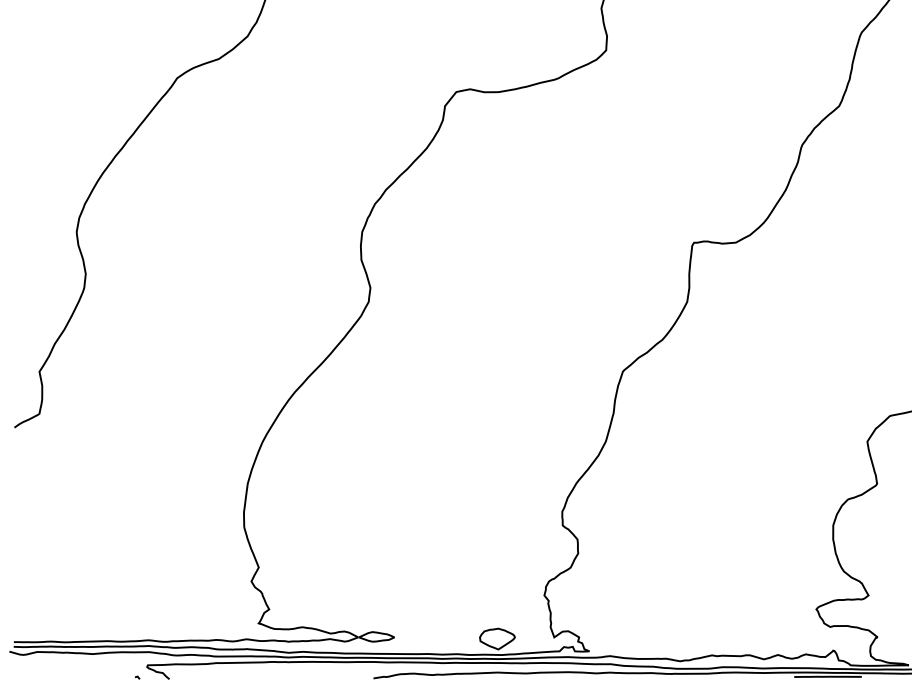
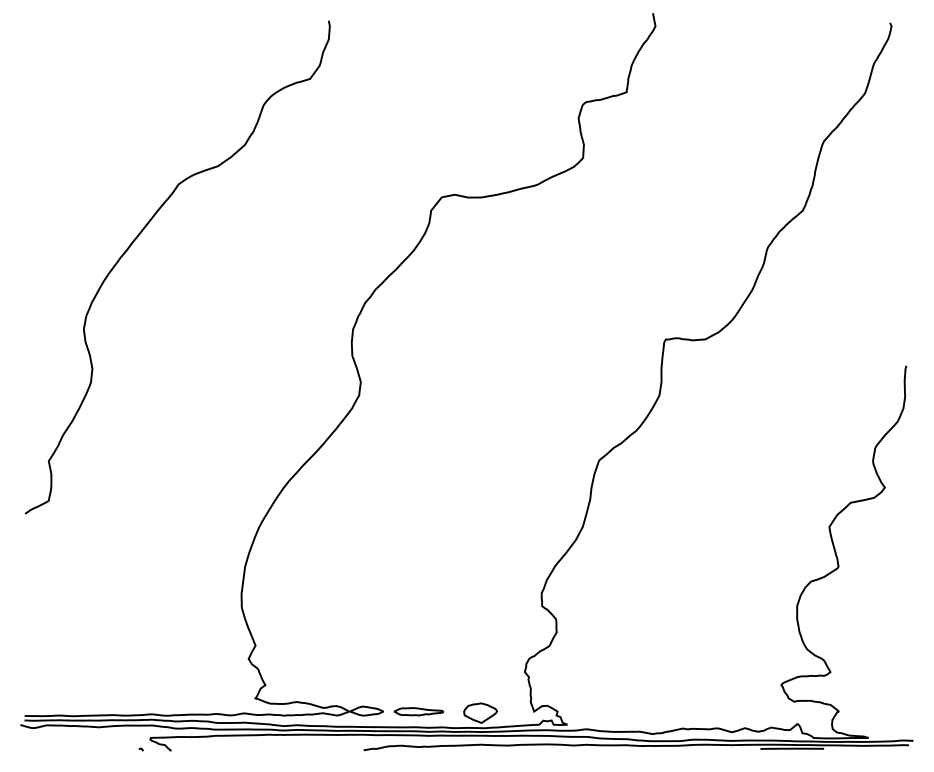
part: (431, 637) -> (418, 711), added

